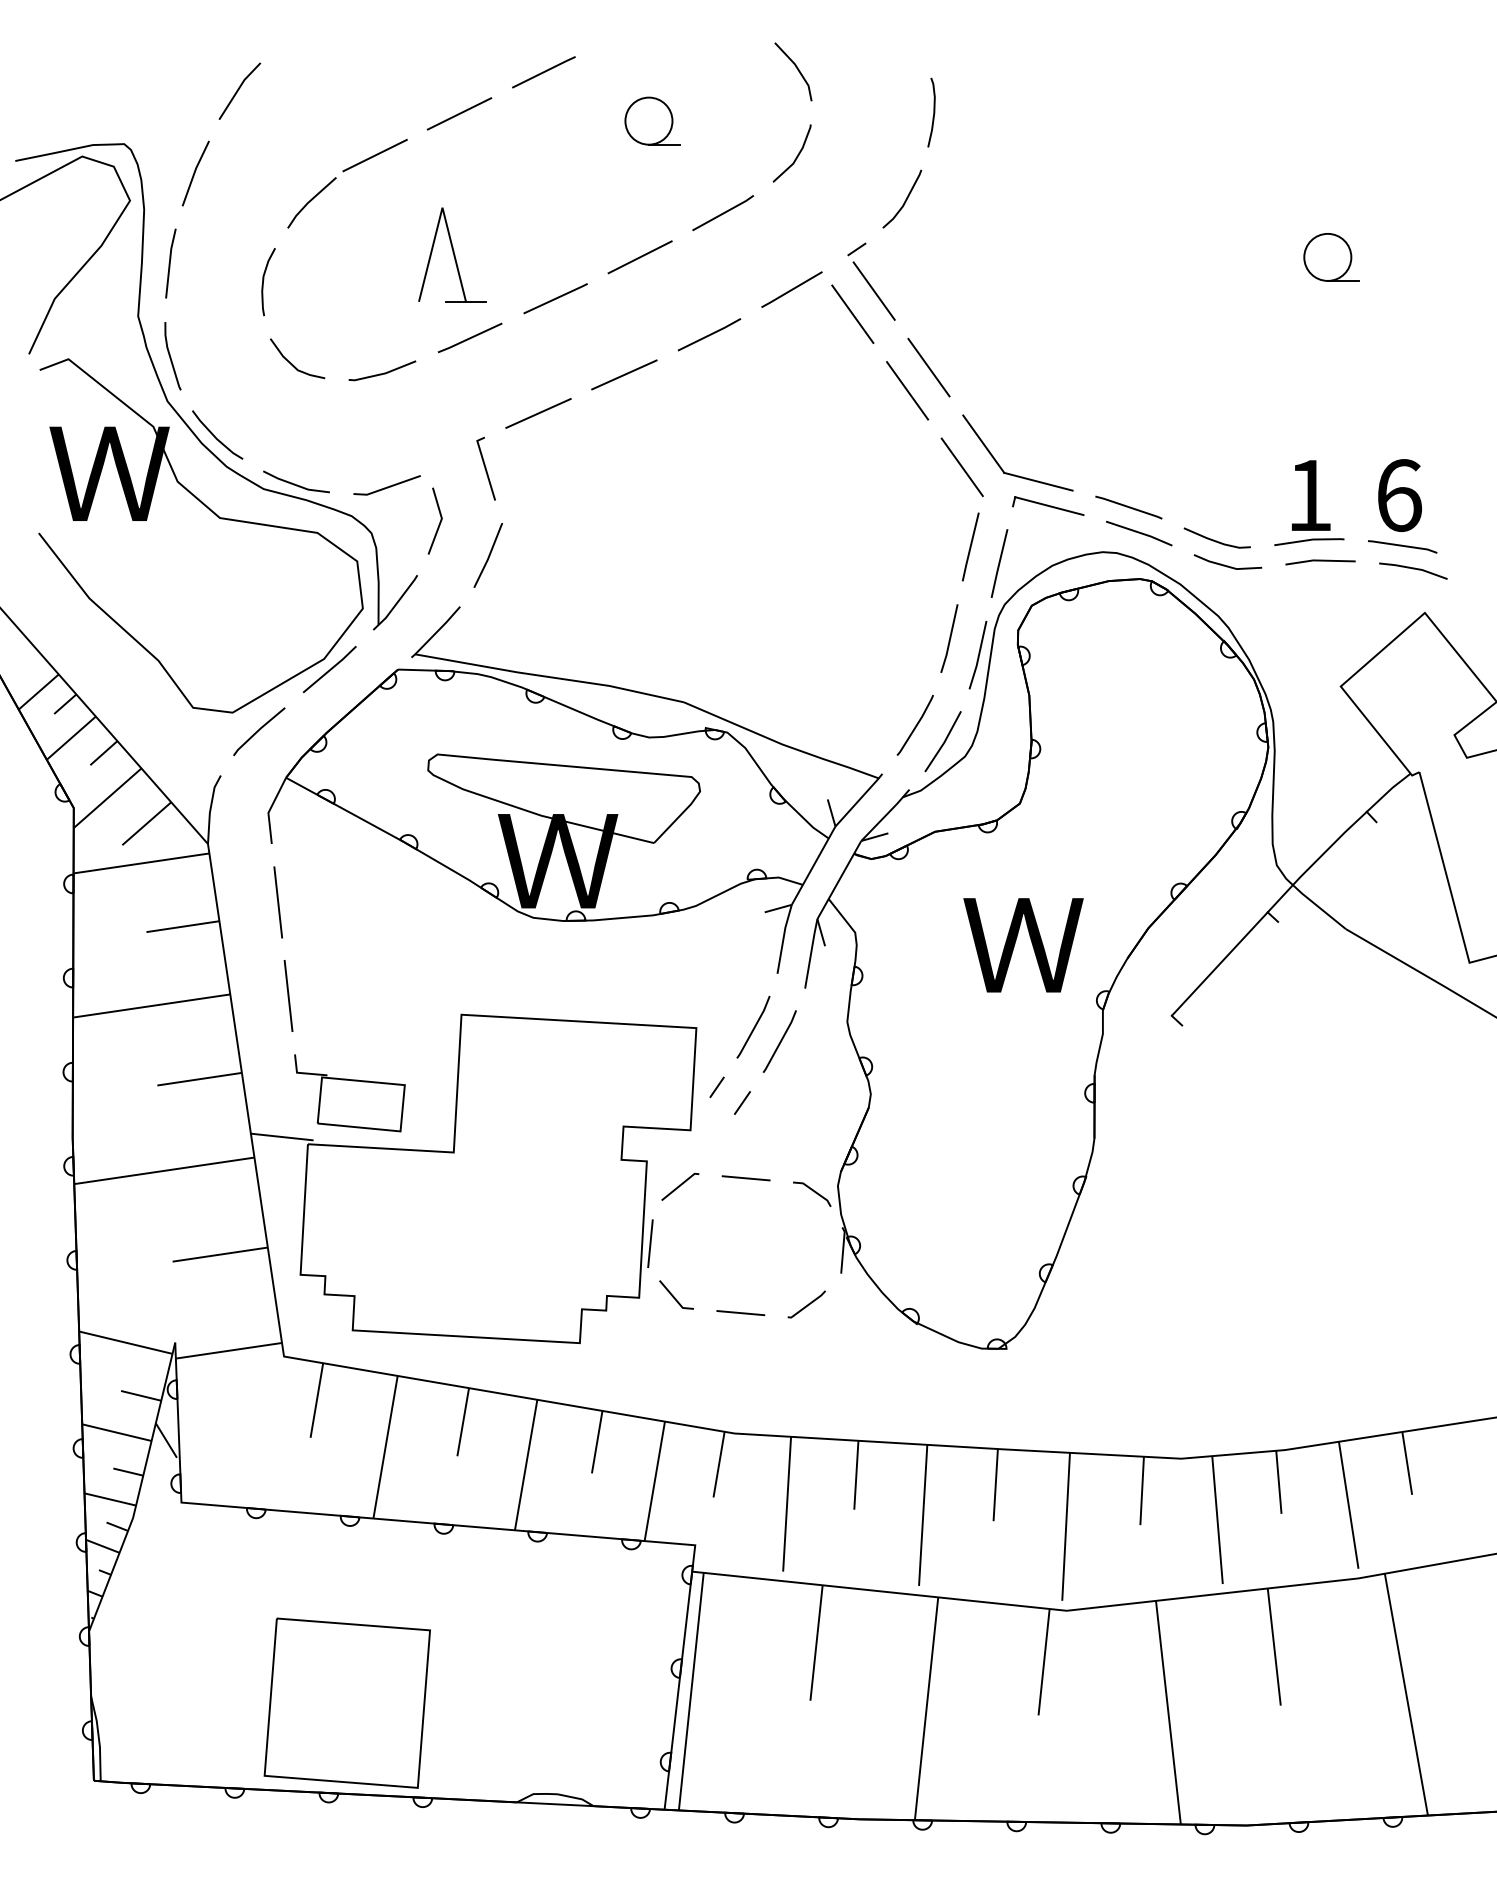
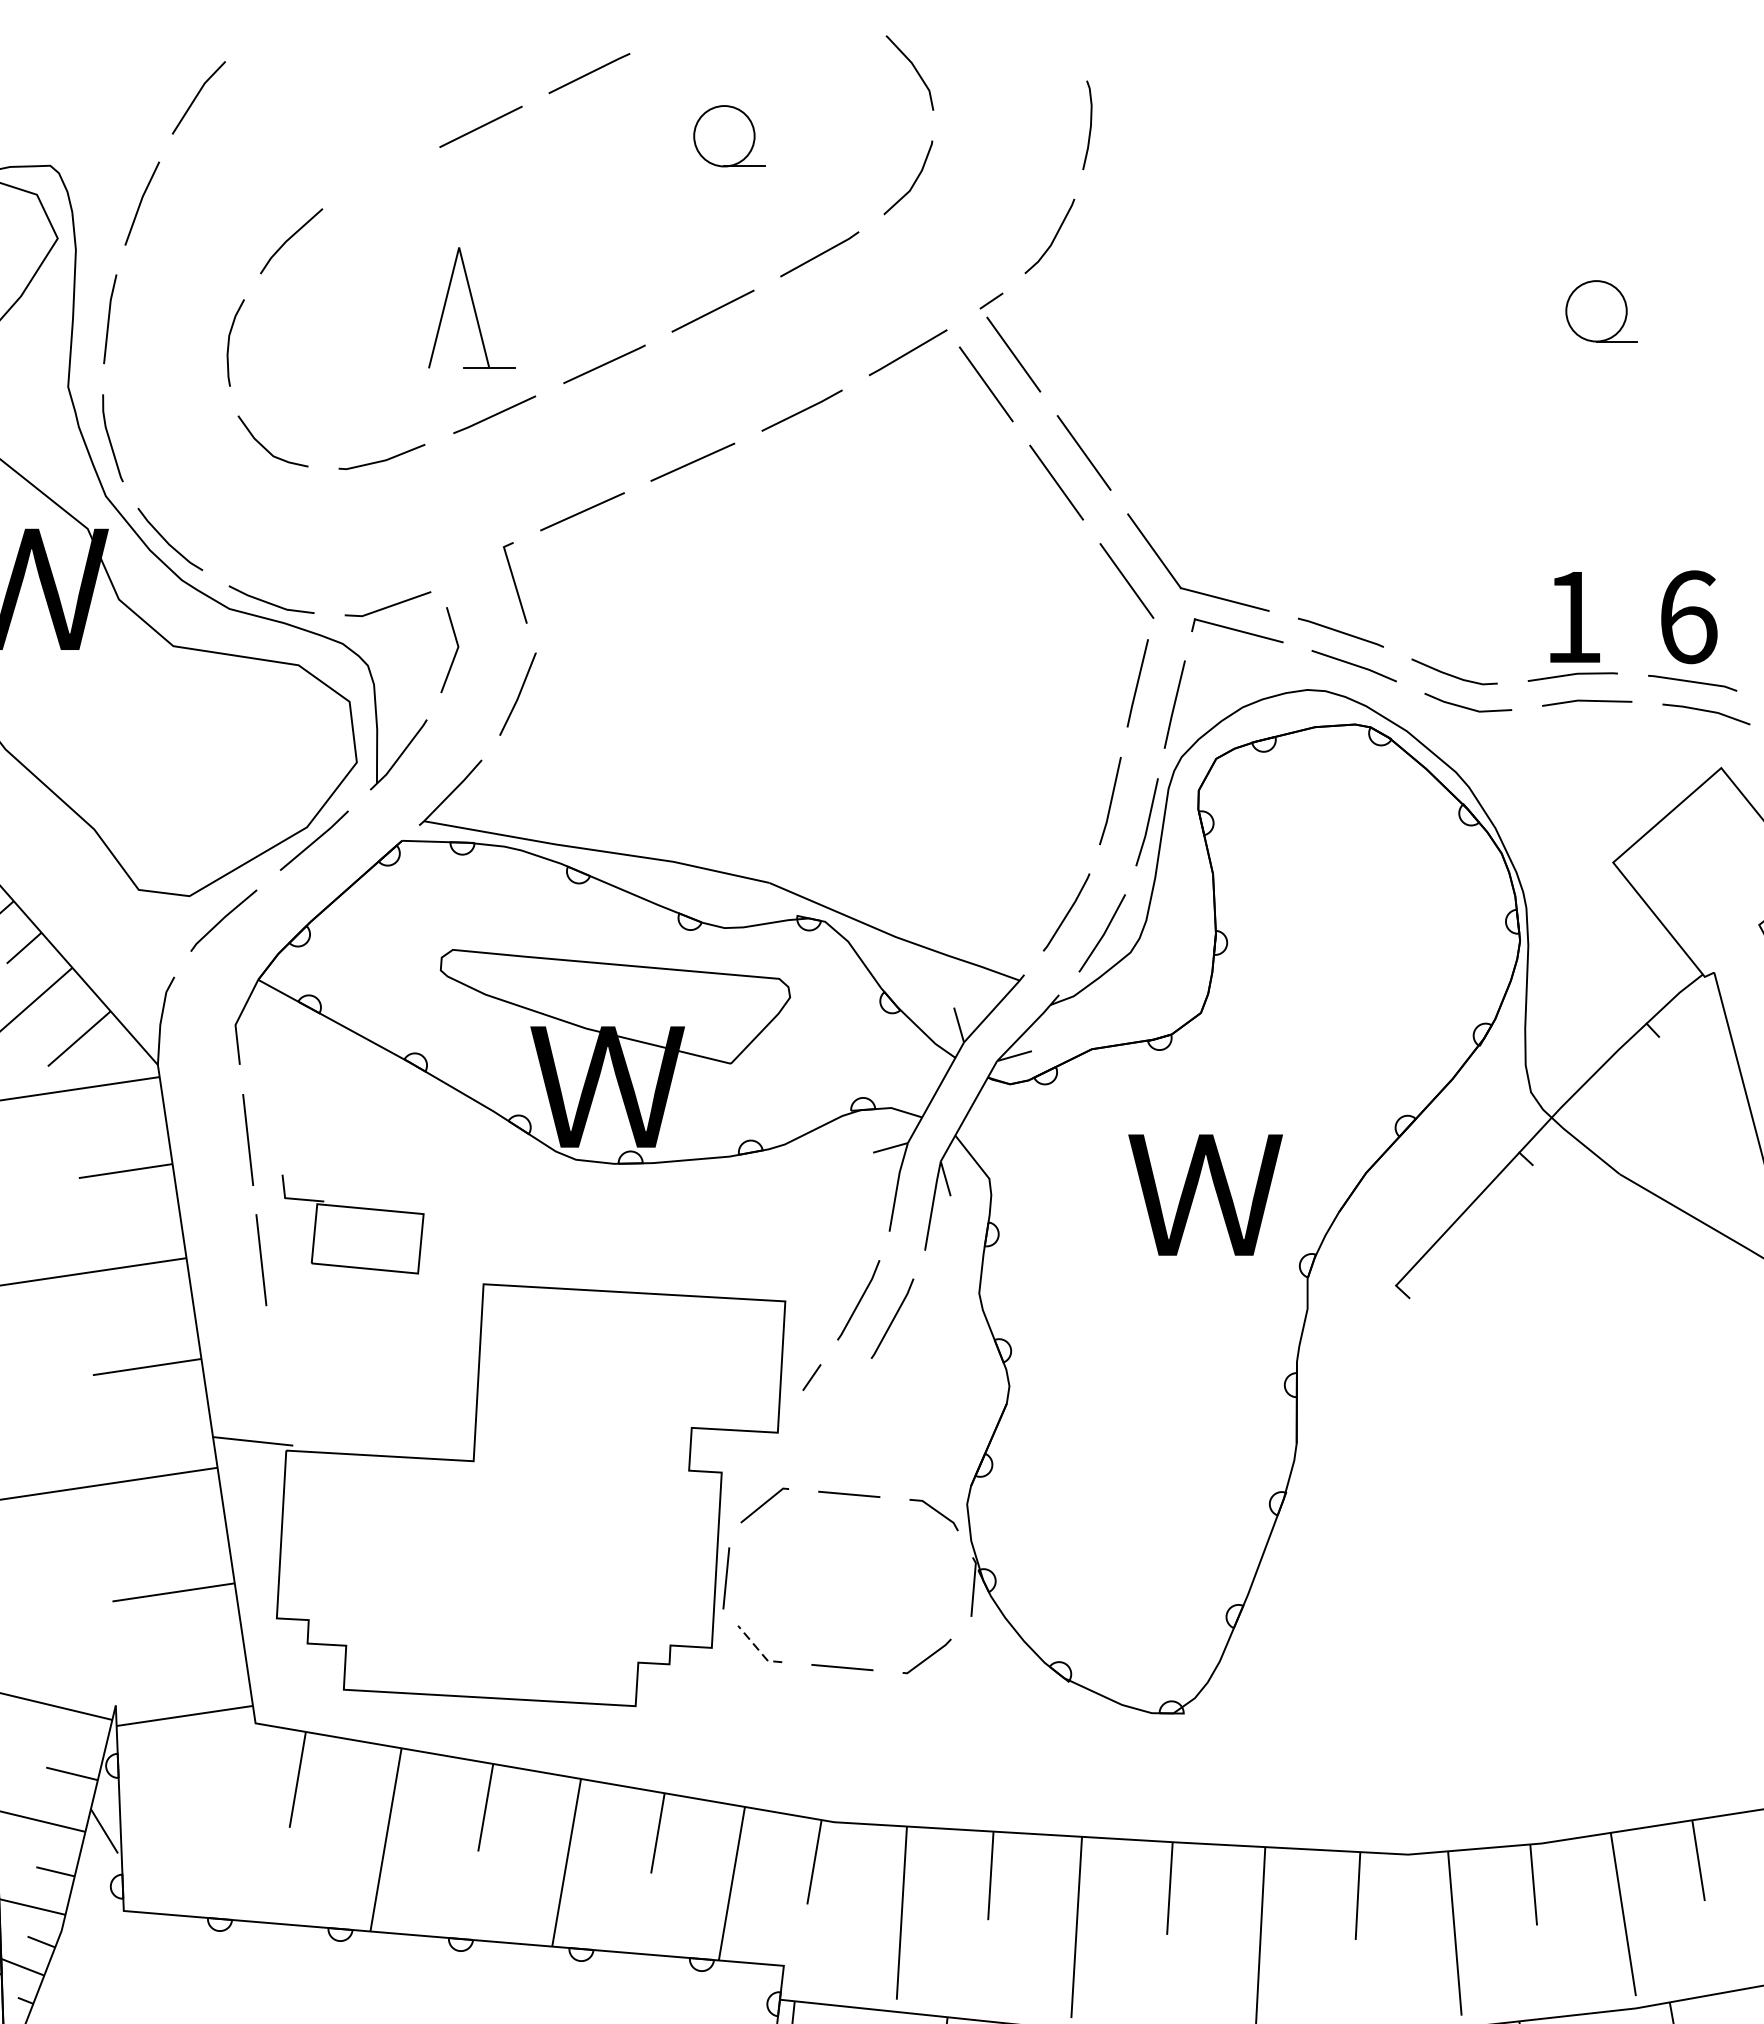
line: (374, 155) -> (371, 180), removed
part: (349, 1093) -> (352, 1224), moved
line: (741, 1102) -> (843, 1396), removed
line: (675, 1298) -> (758, 1648), solid -> dashed

